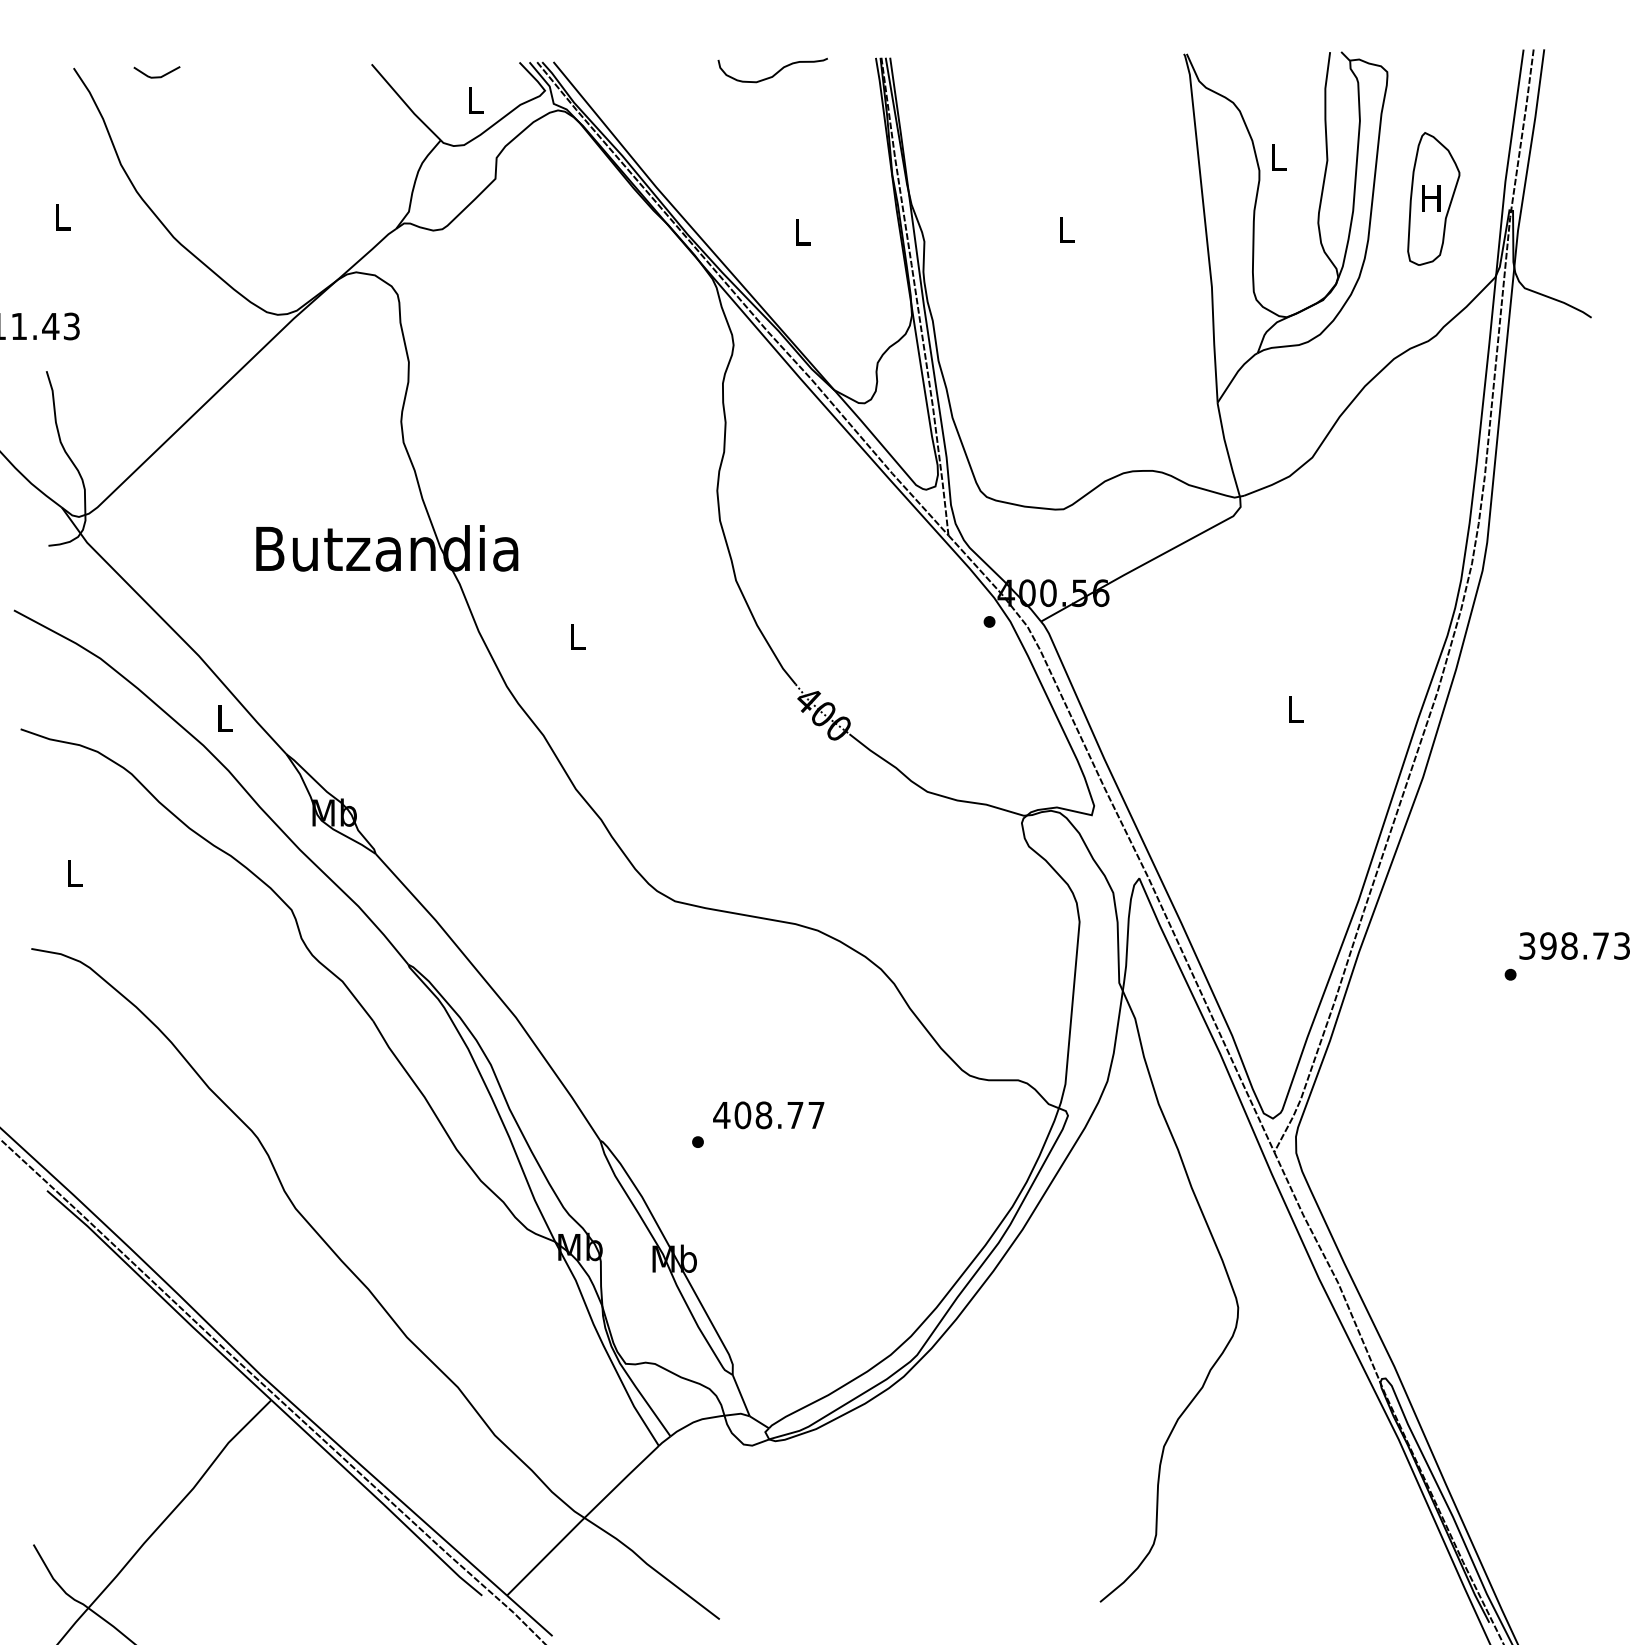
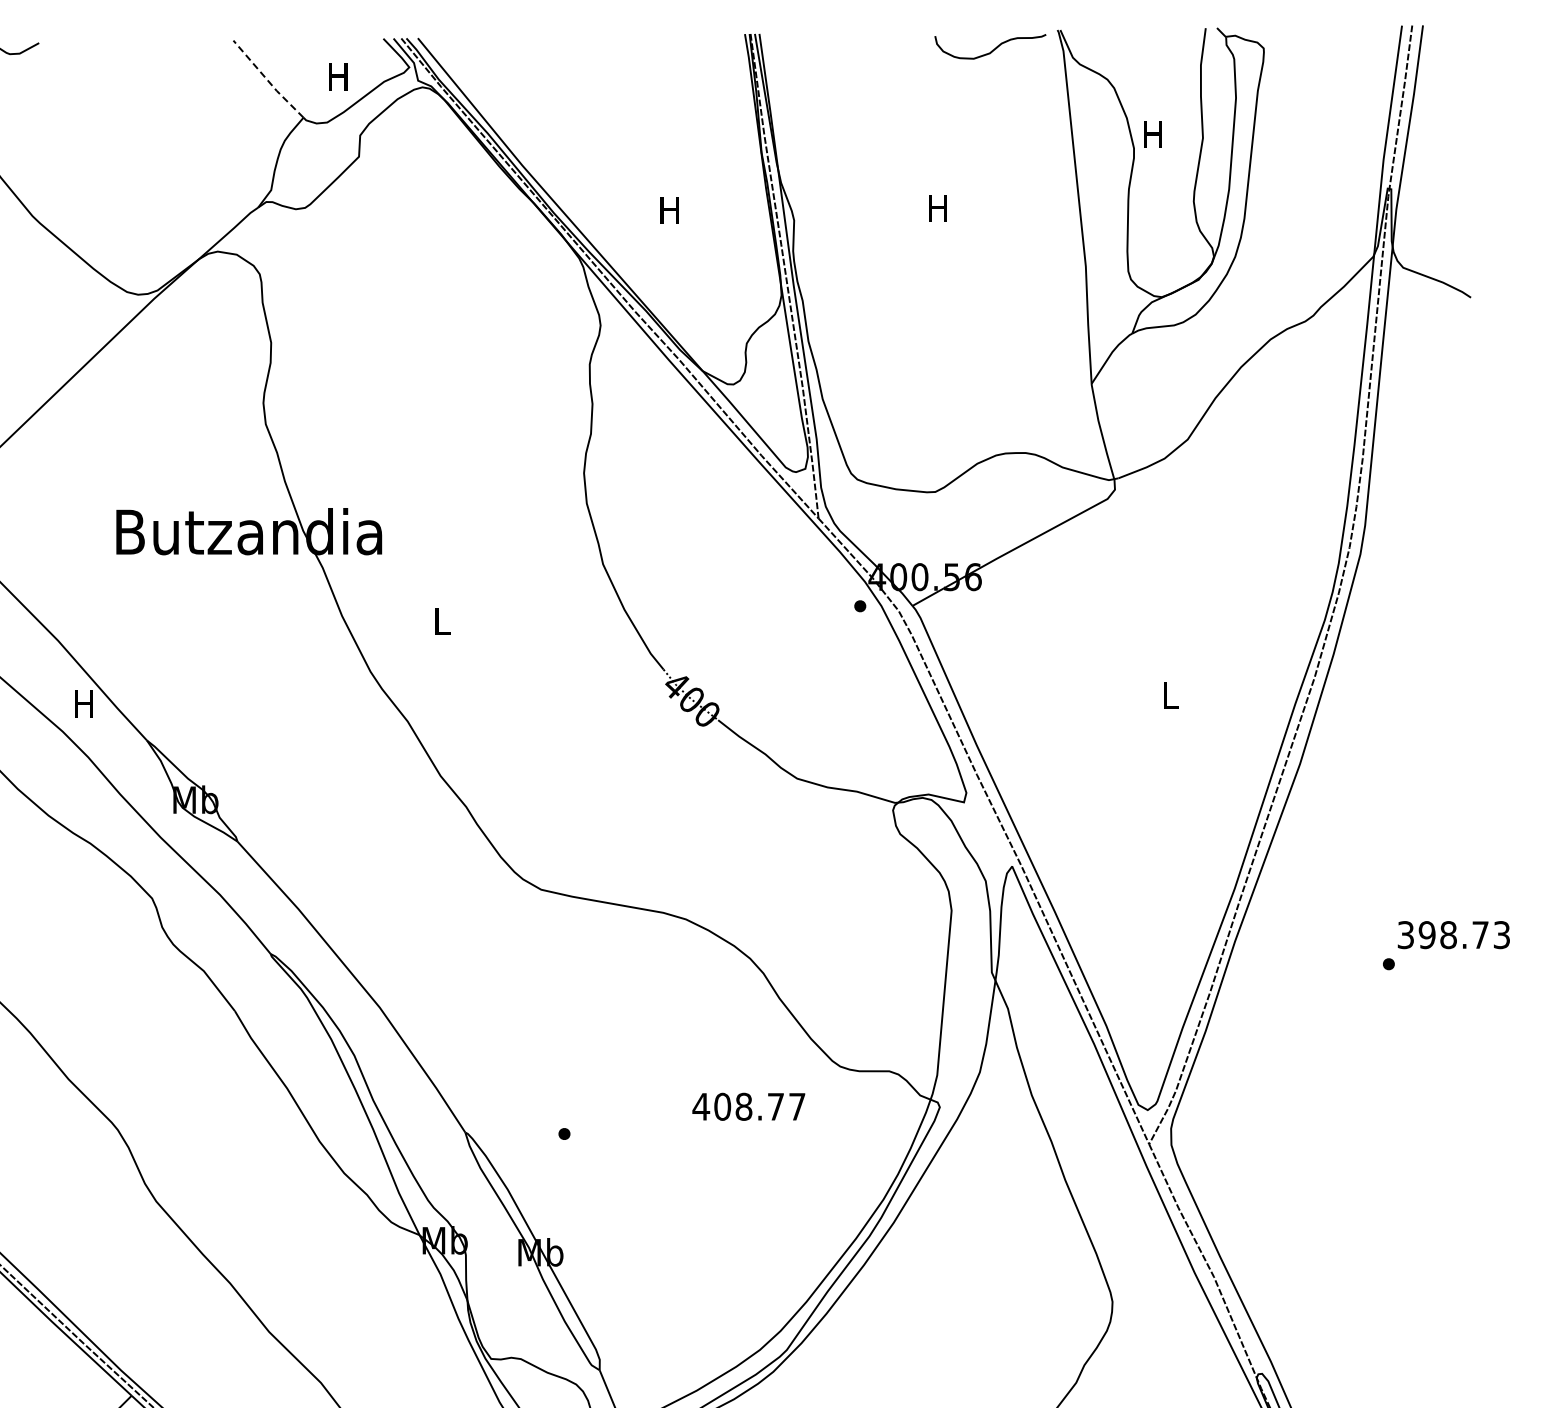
curve: (774, 73) -> (992, 49), moved
text: (474, 100) -> (337, 77), L -> H
line: (405, 103) -> (267, 80), solid -> dashed
text: (1277, 157) -> (1152, 135), L -> H
part: (1433, 198) -> (1310, 176), removed
text: (1065, 229) -> (937, 208), L -> H
text: (801, 232) -> (669, 211), L -> H
text: (224, 718) -> (84, 704), L -> H
text: (768, 1115) -> (748, 1106), moved

